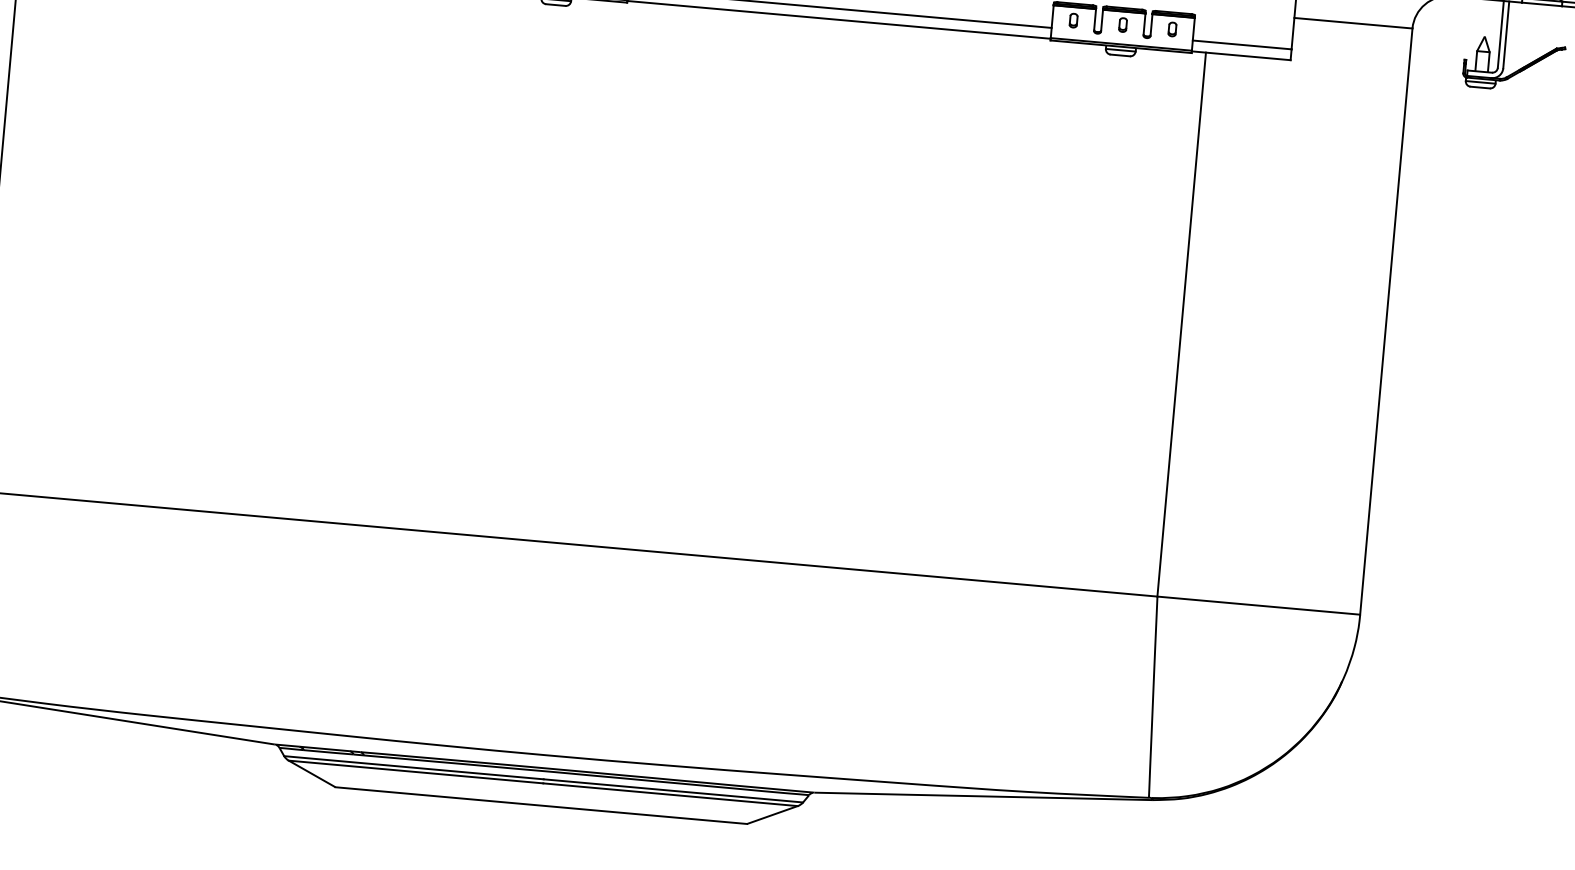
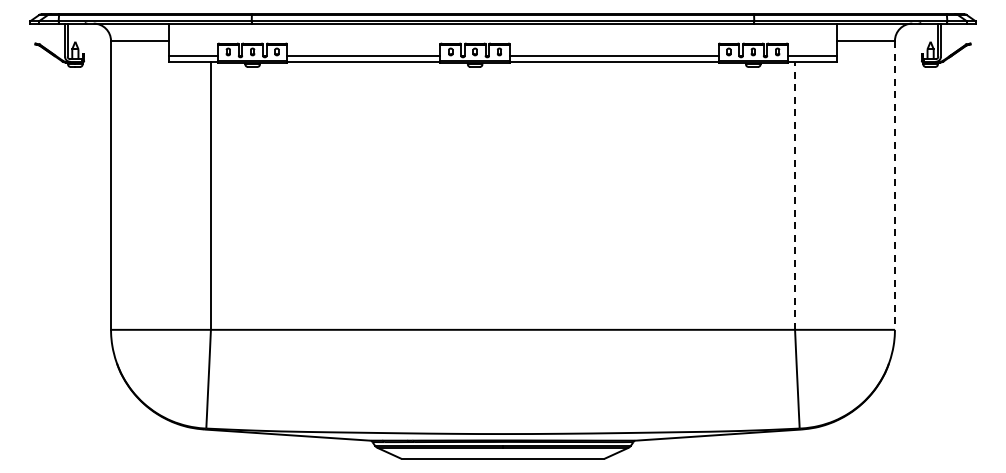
line: (1385, 321) -> (894, 185), solid -> dashed
line: (1182, 324) -> (795, 195), solid -> dashed

